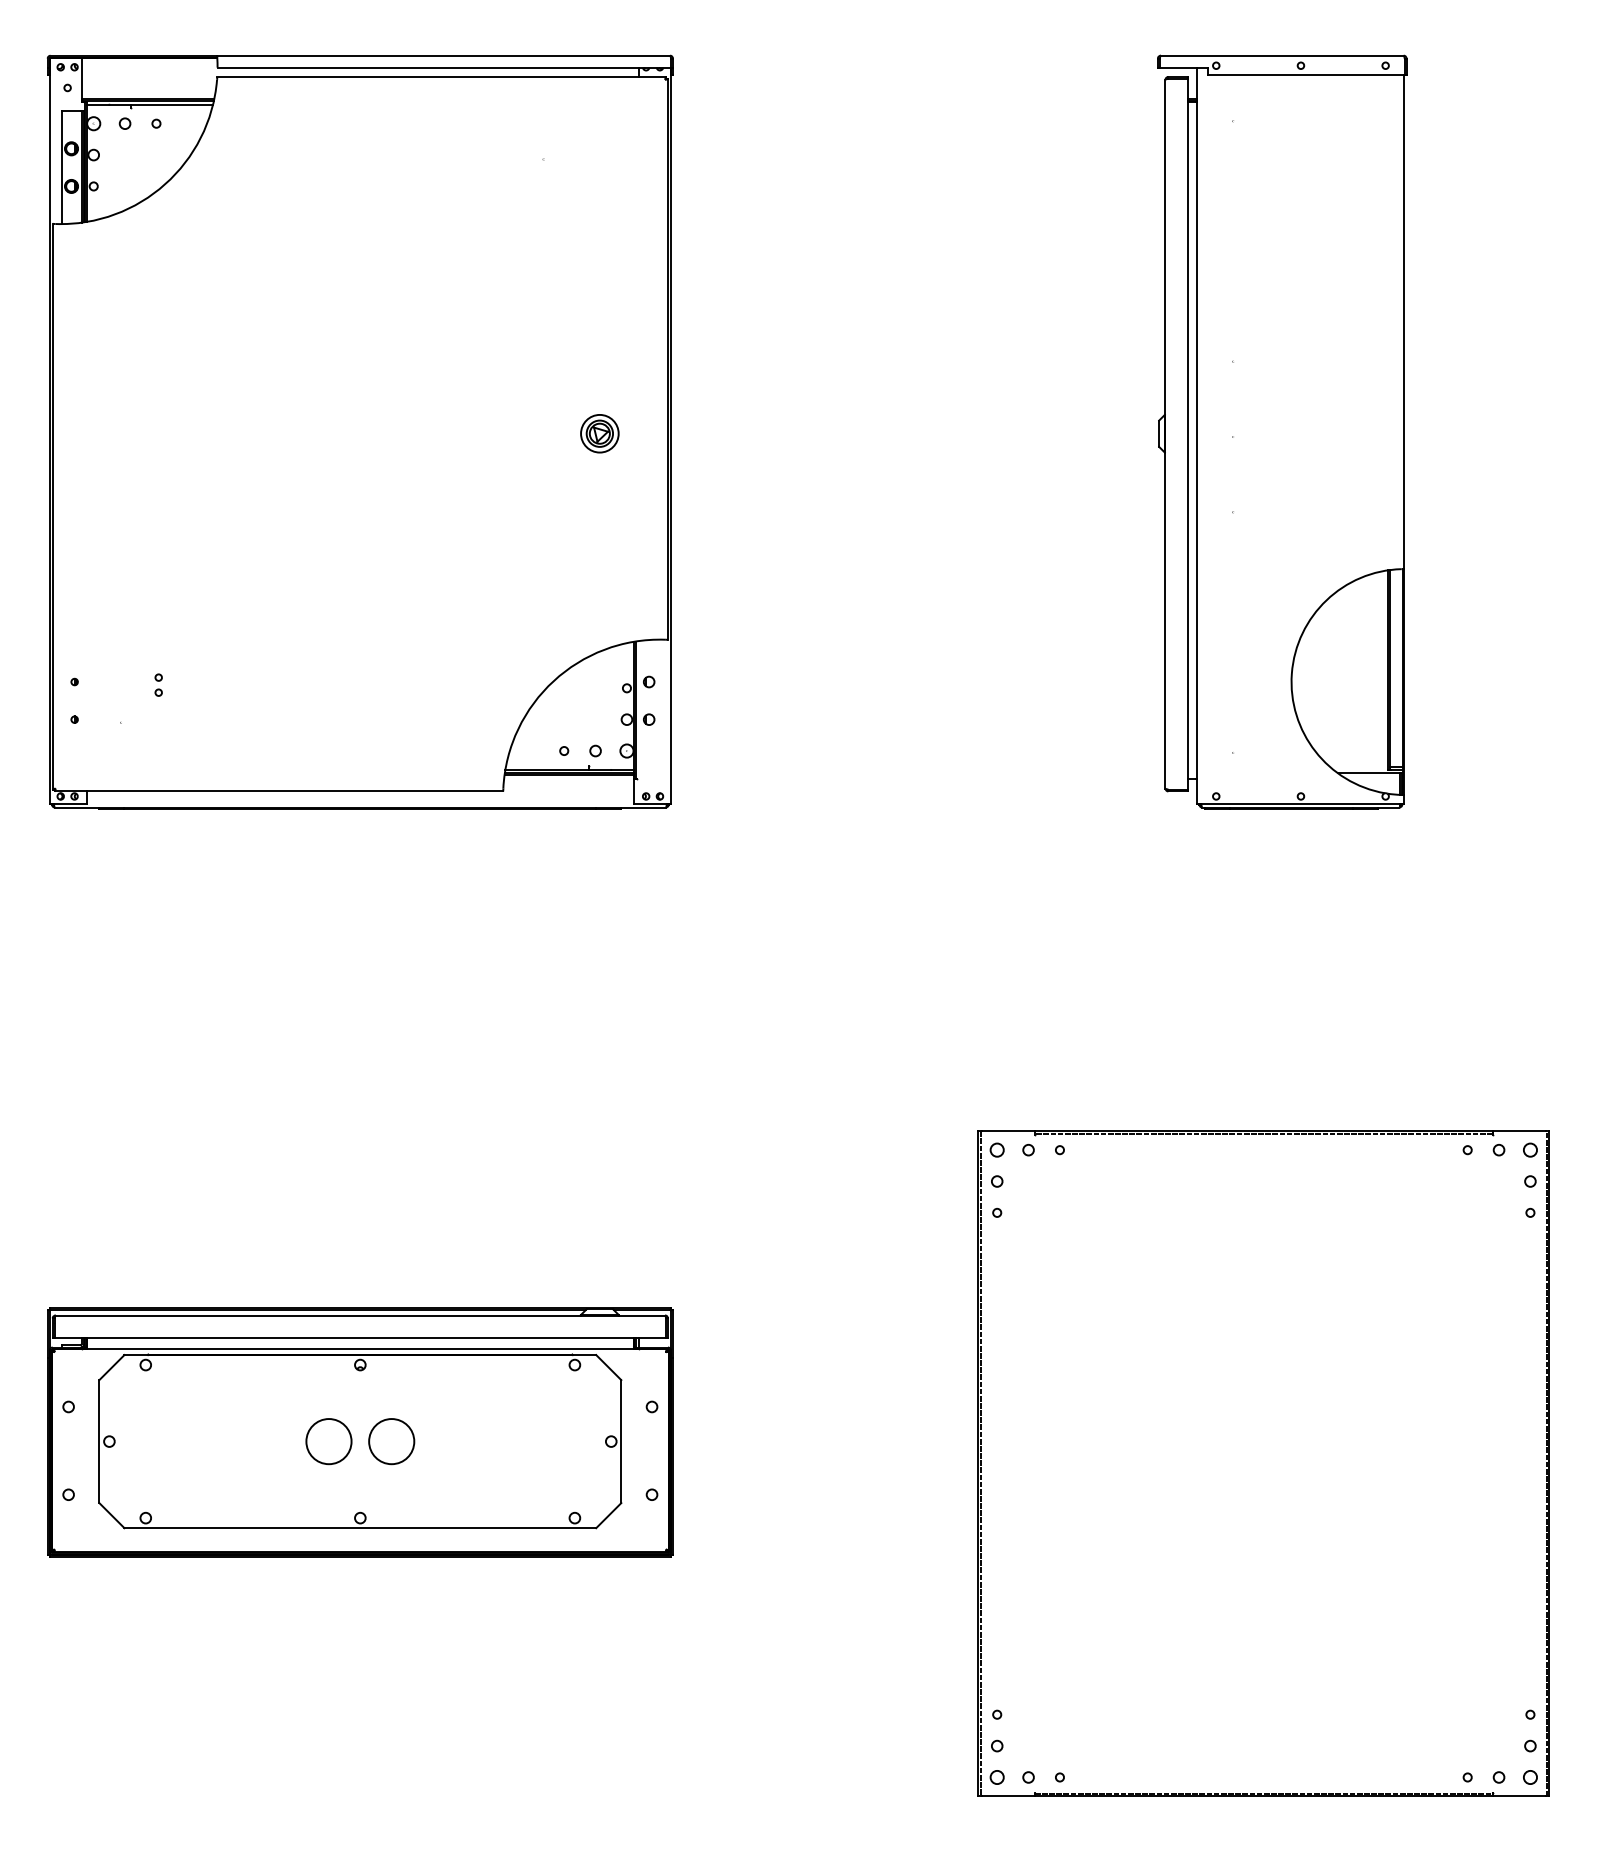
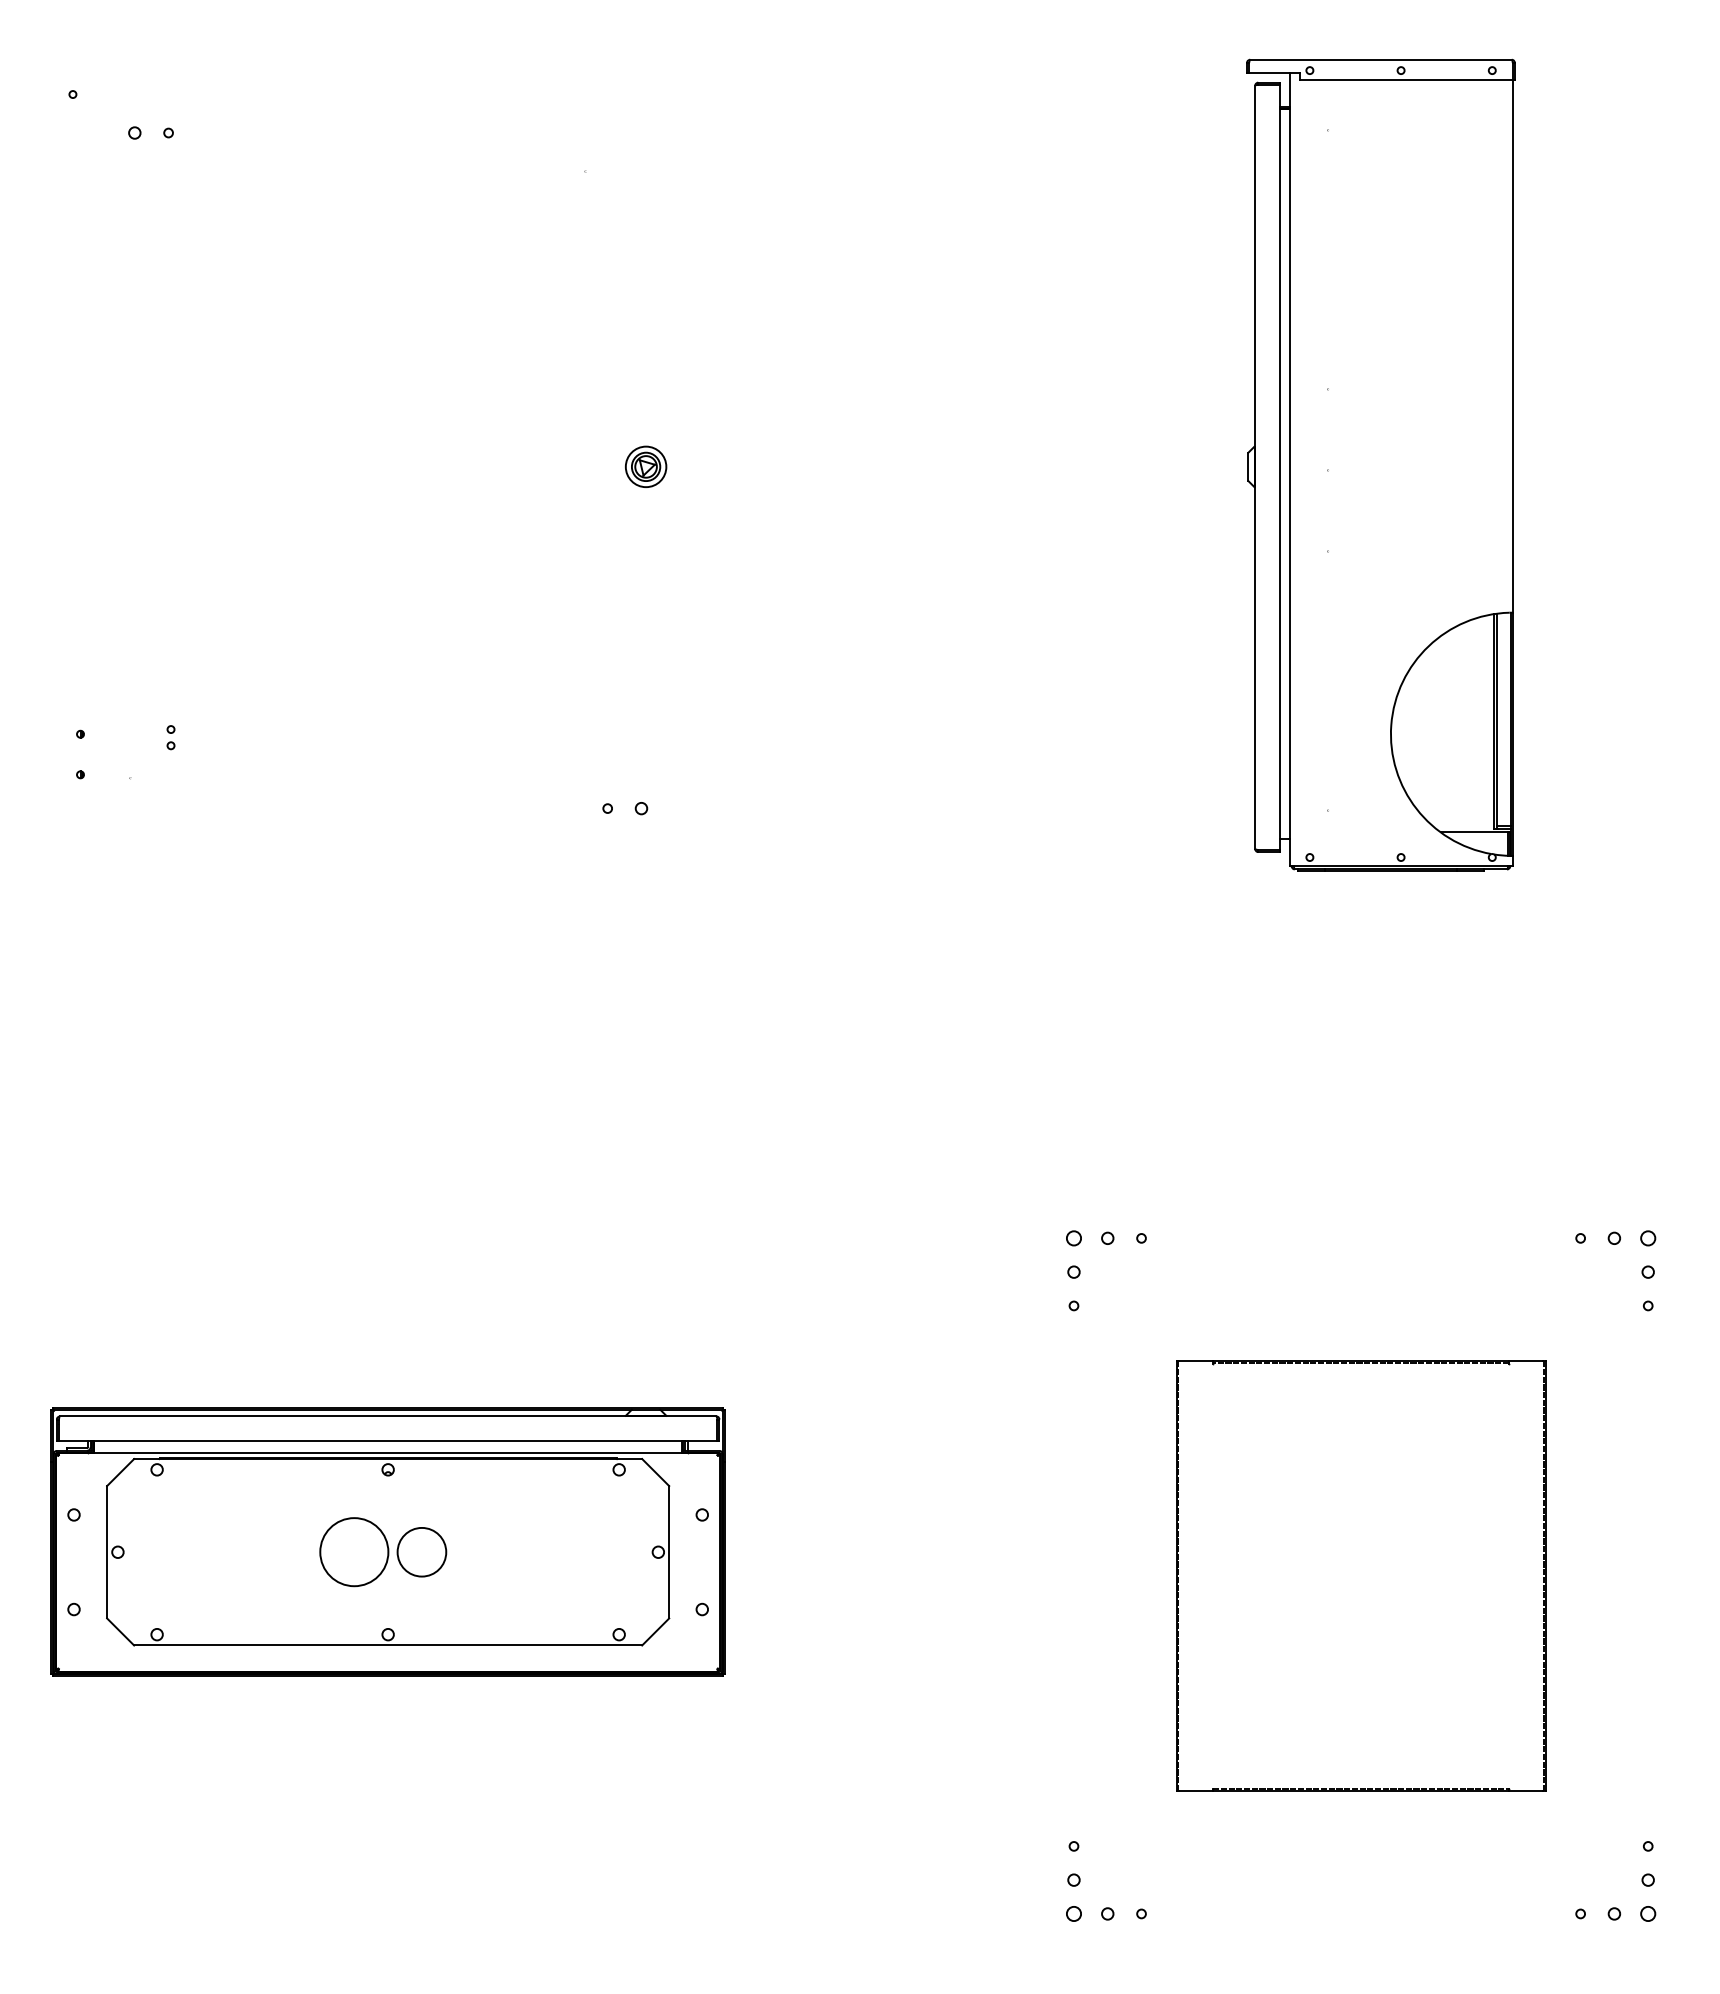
part: (359, 431) -> (387, 464), removed
circle: (329, 1441) -> (354, 1552), size x1.4
part: (1263, 1463) -> (1360, 1575), size x0.6

